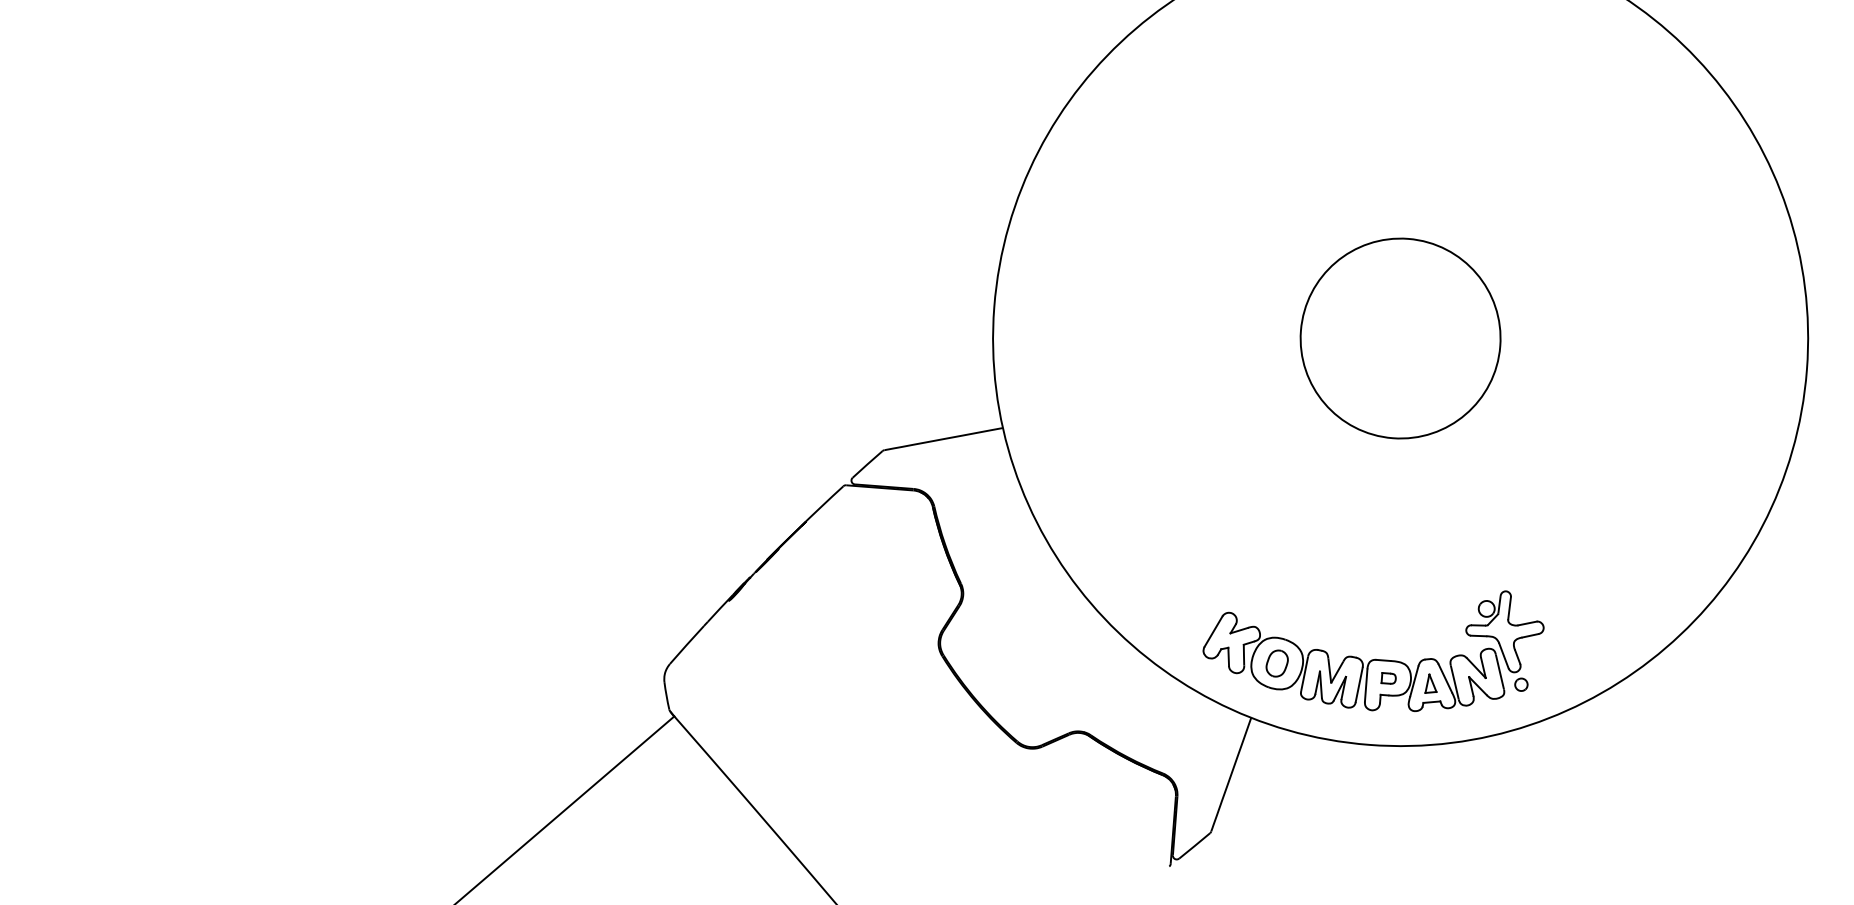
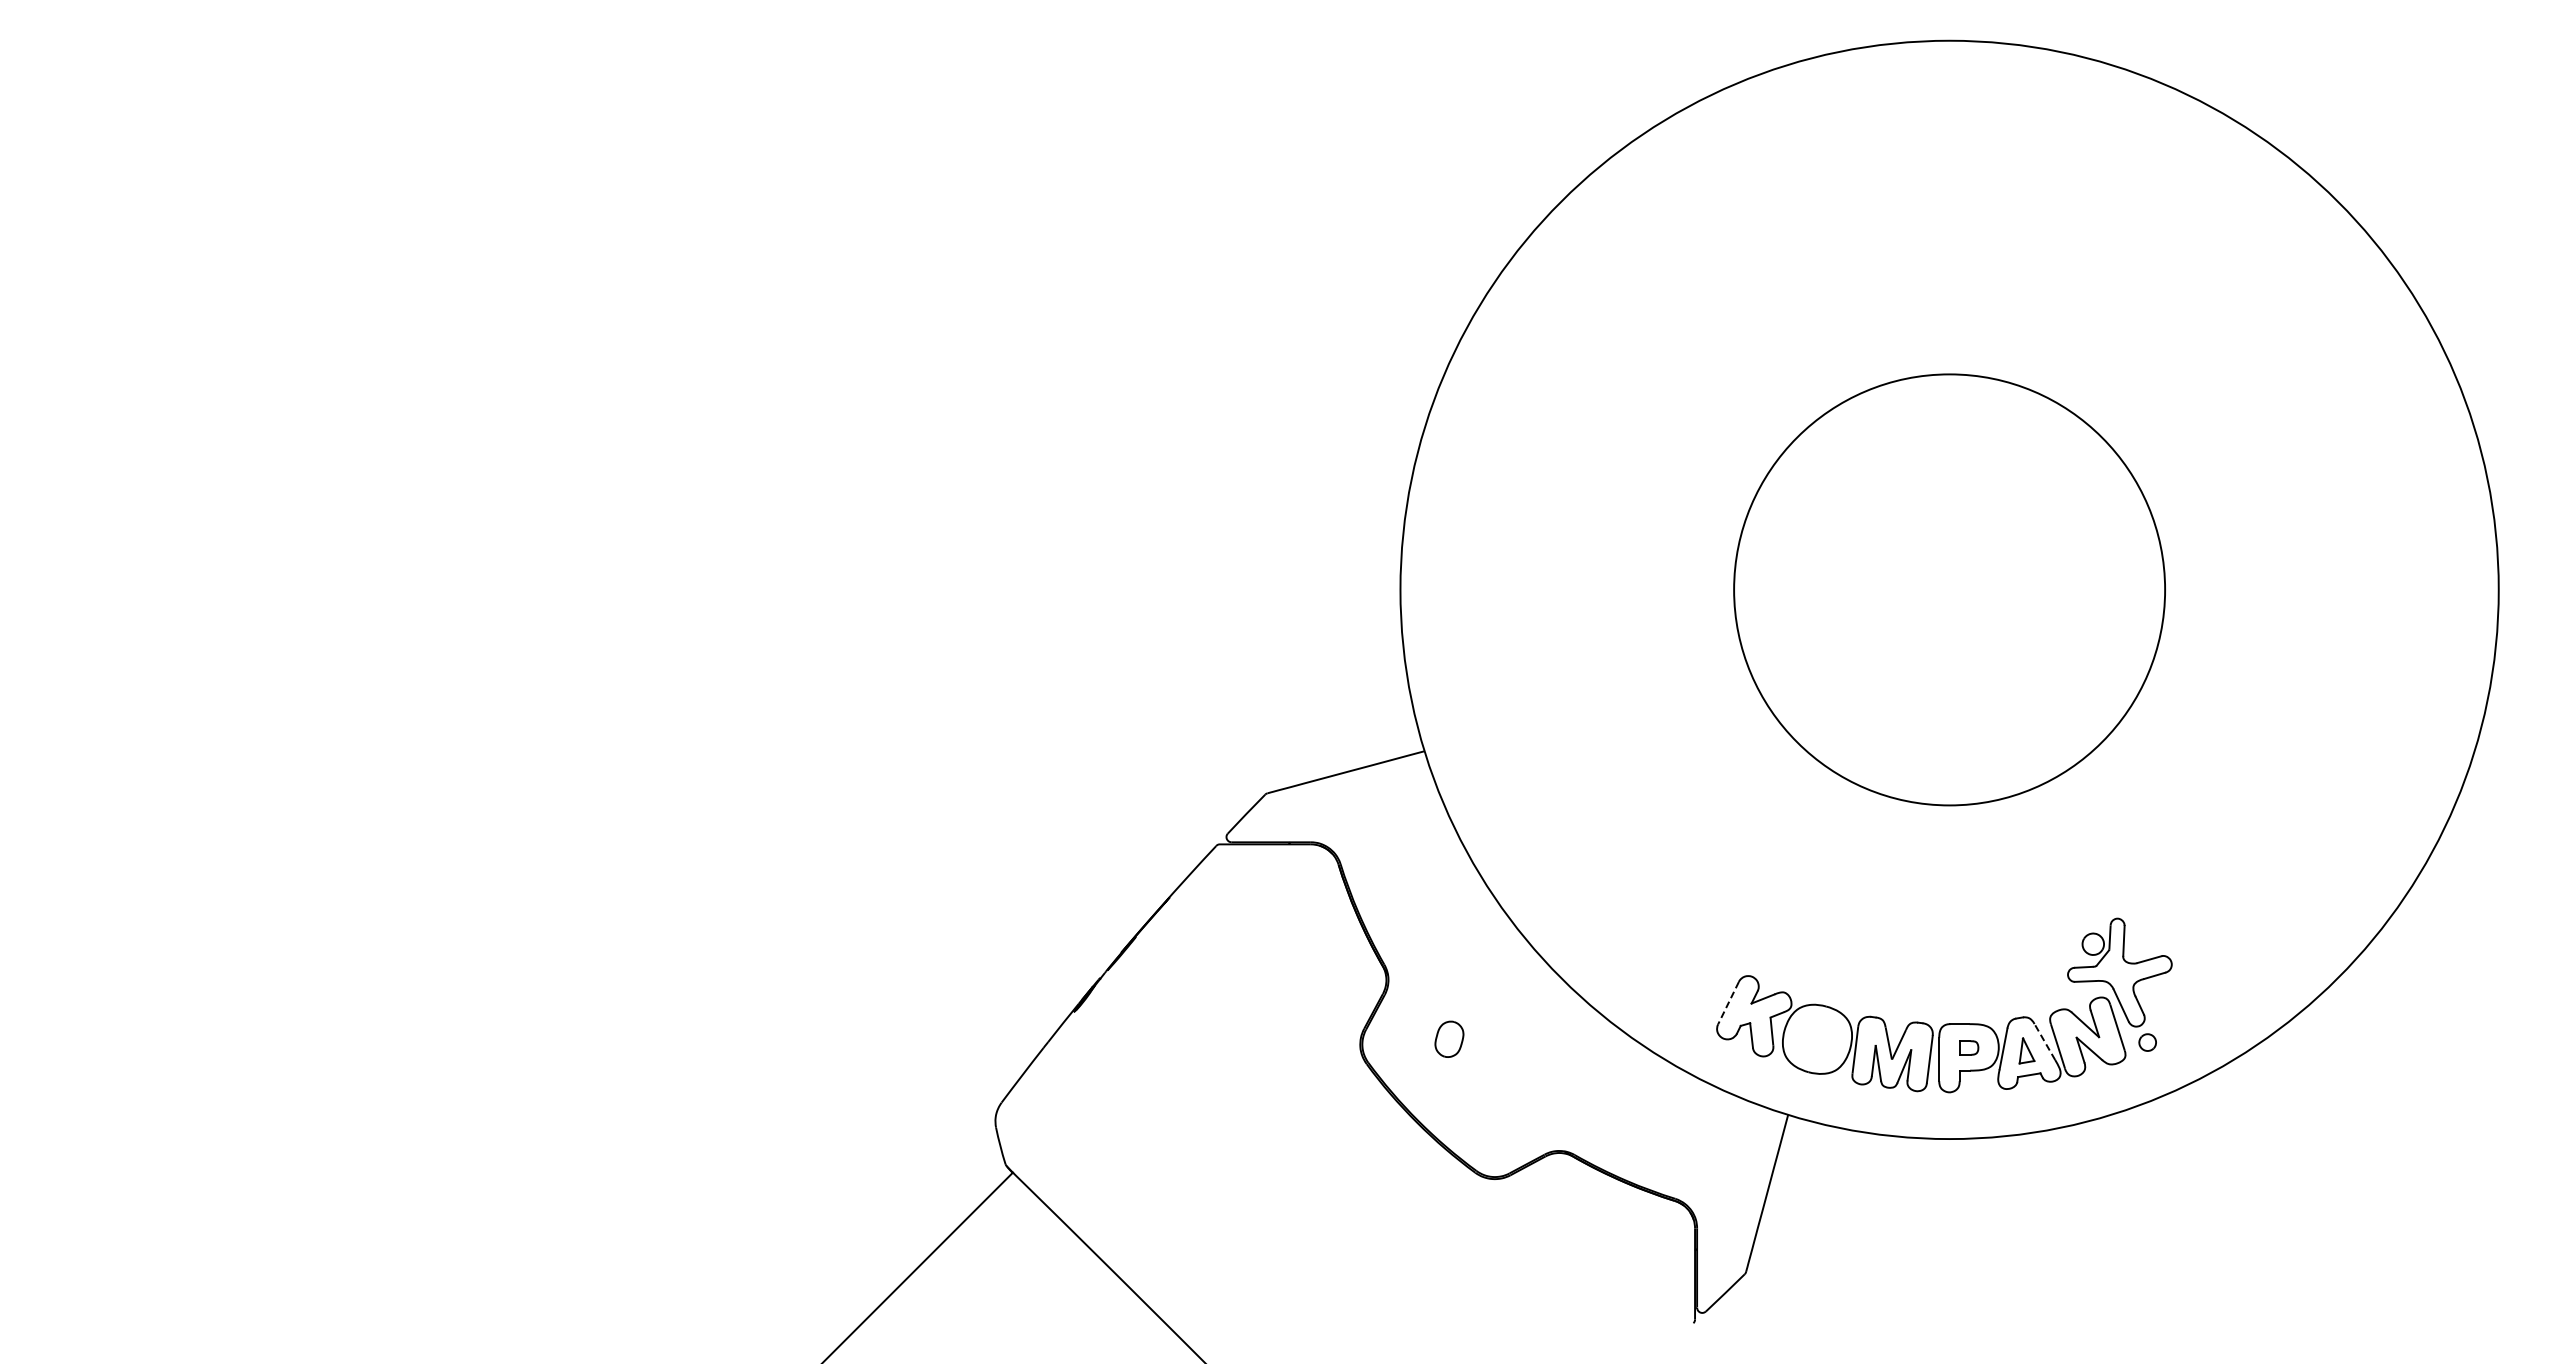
circle: (1400, 338) -> (1949, 589), size x1.6
line: (1213, 631) -> (1728, 1003), solid -> dashed
part: (1277, 662) -> (1449, 1038), moved
line: (1445, 678) -> (2044, 1042), solid -> dashed

